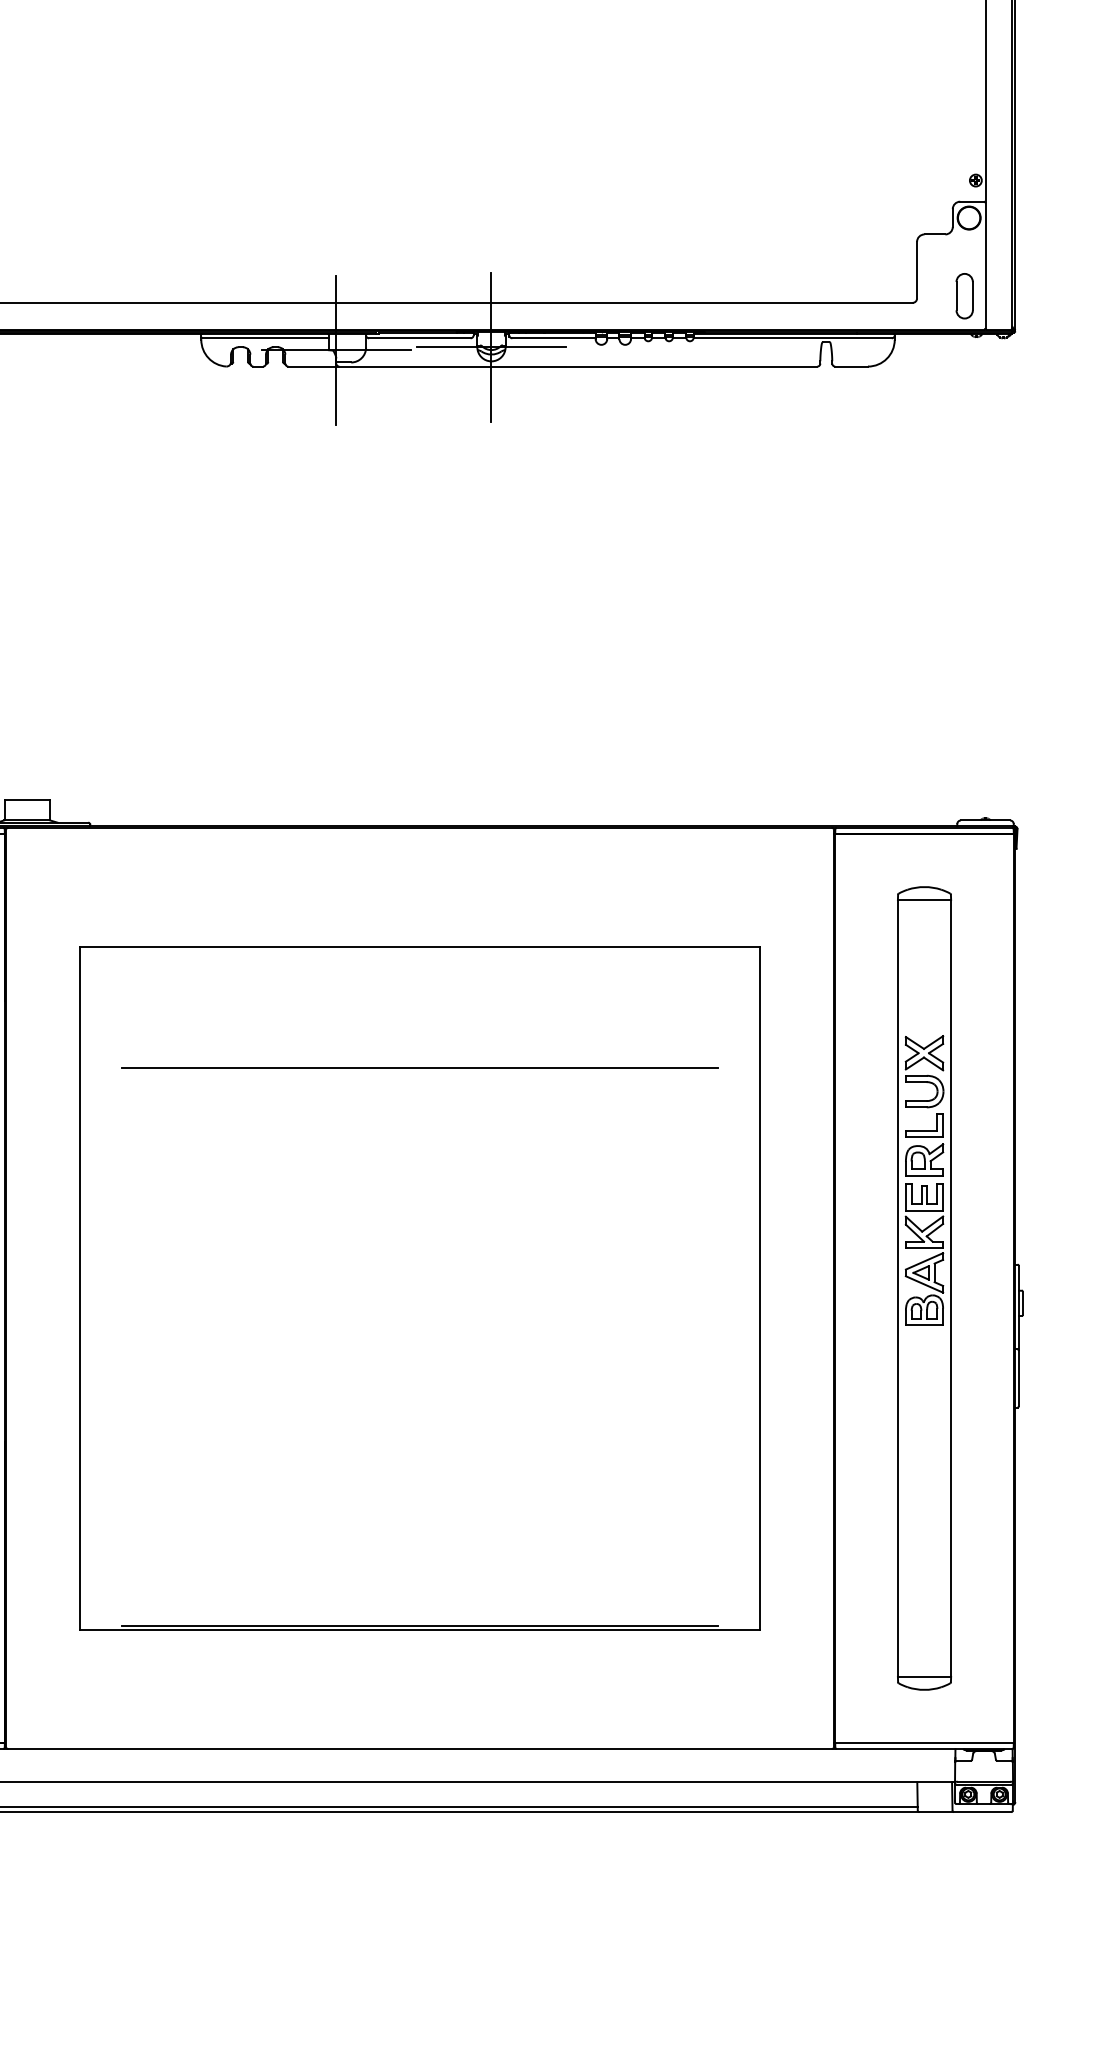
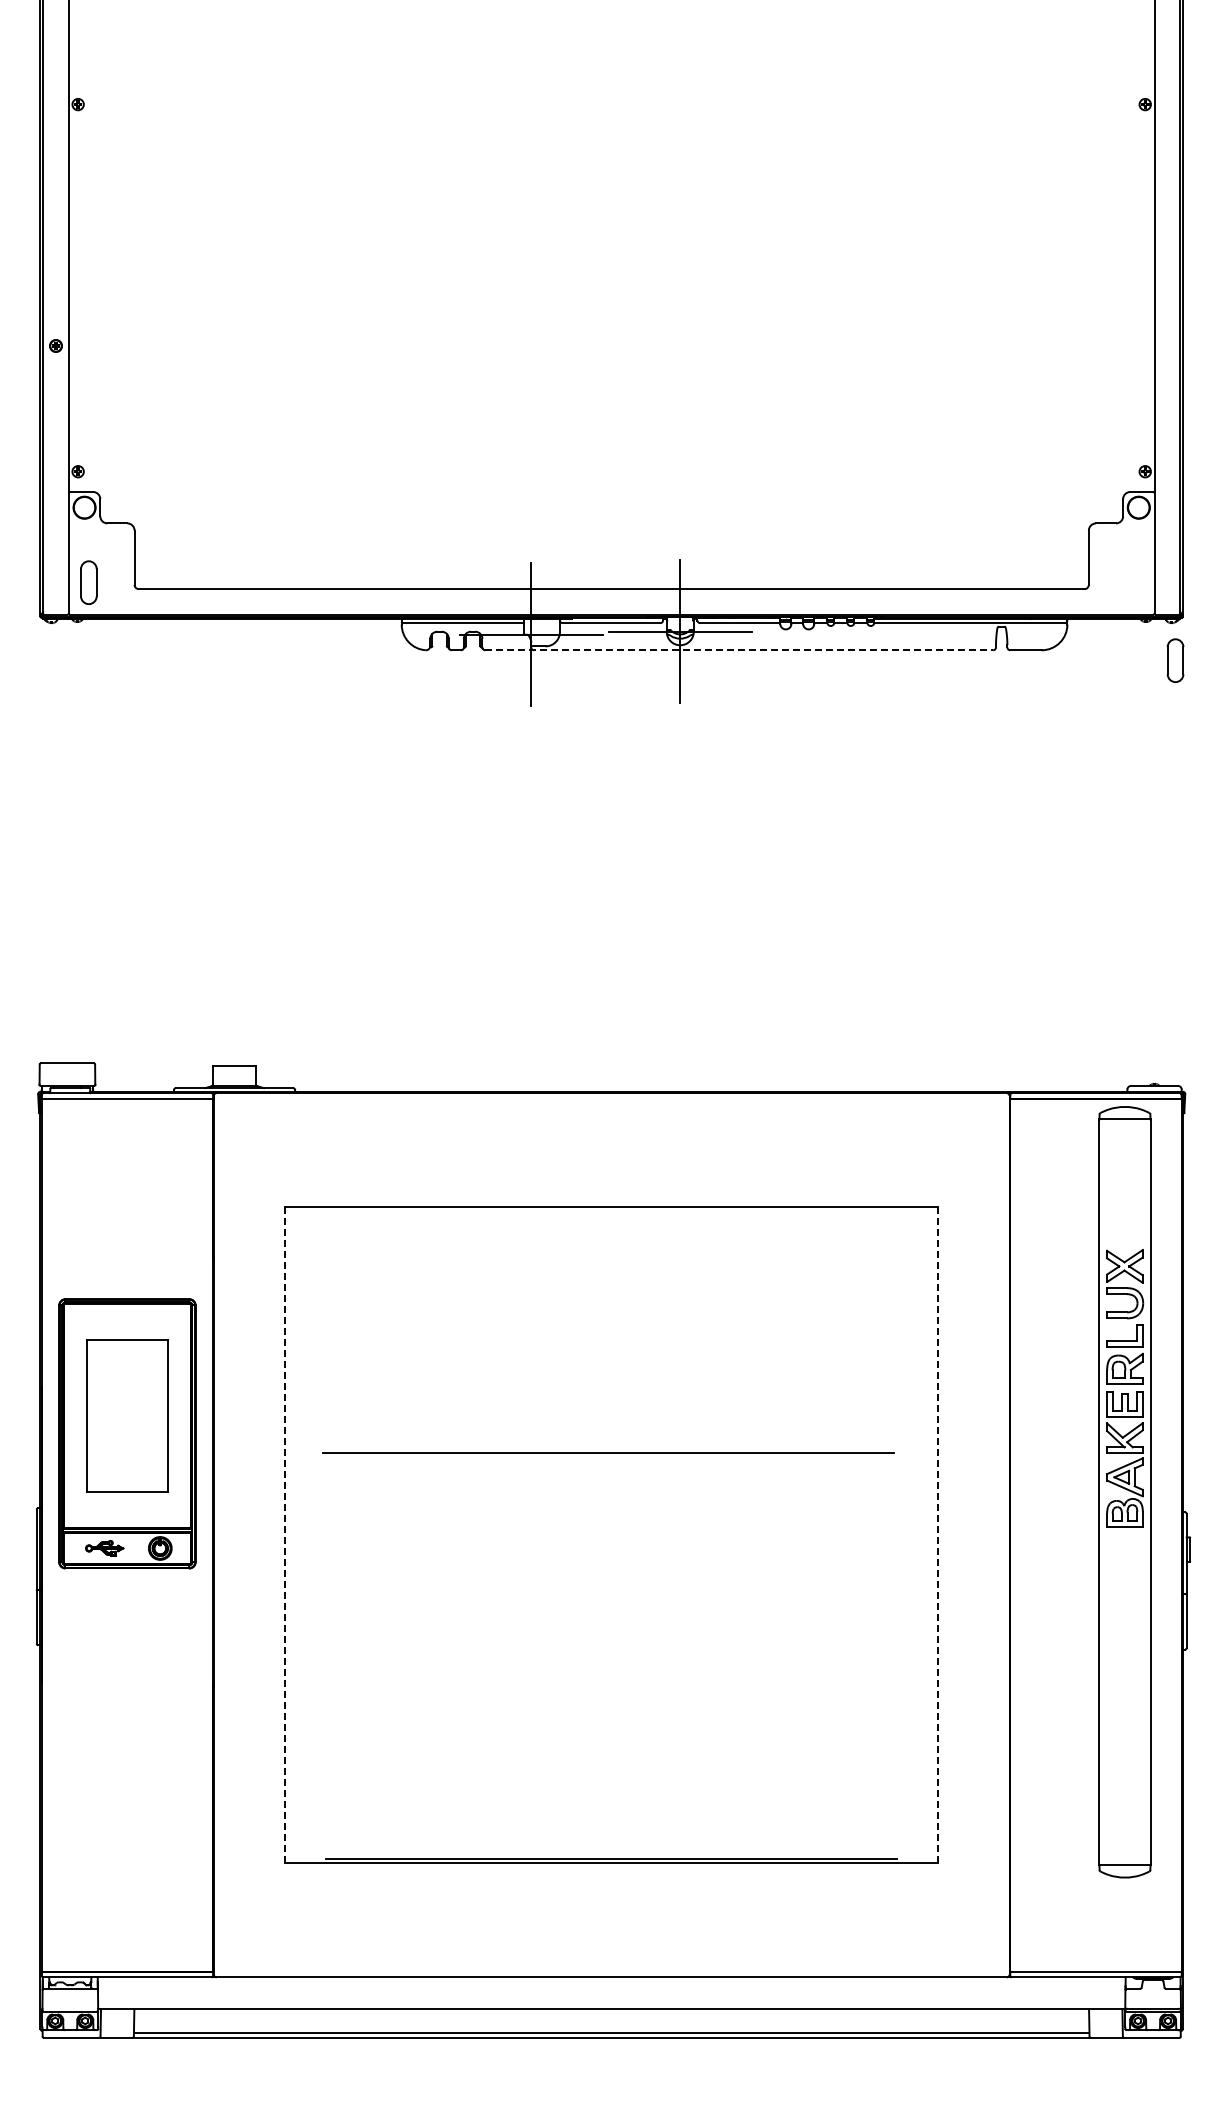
part: (964, 295) -> (1175, 660), moved
line: (553, 366) -> (739, 650), solid -> dashed
line: (419, 1067) -> (608, 1452), moved
line: (80, 1288) -> (285, 1535), solid -> dashed
line: (760, 1288) -> (938, 1535), solid -> dashed
part: (924, 1288) -> (1124, 1492), moved

